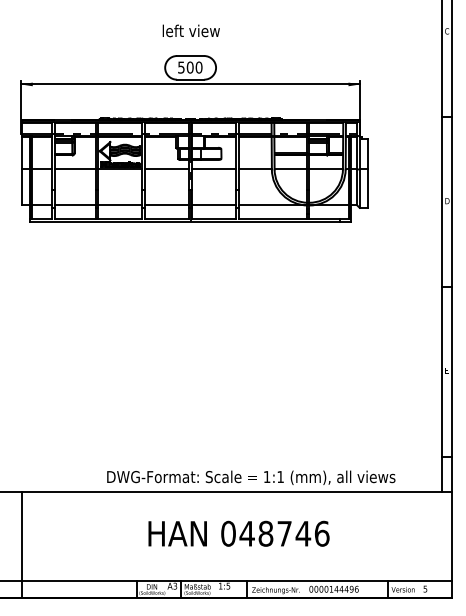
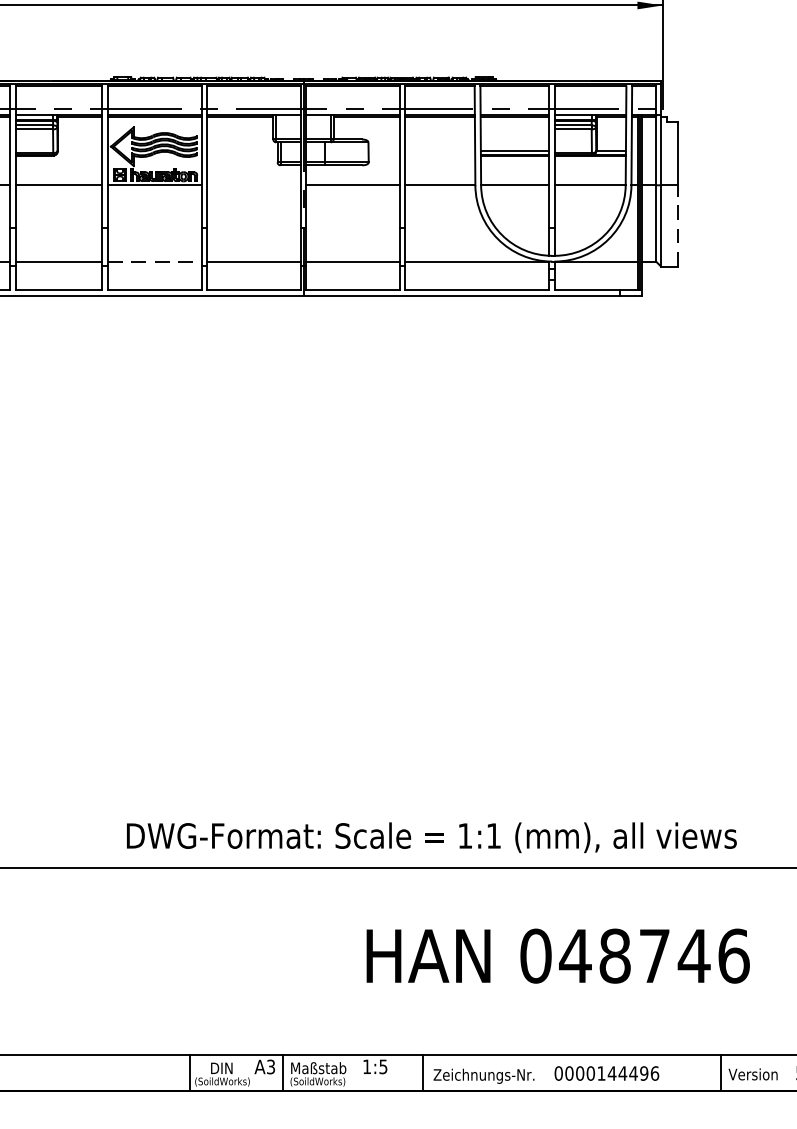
line: (167, 169) -> (254, 185), removed
line: (367, 188) -> (677, 225), solid -> dashed
line: (120, 205) -> (155, 261), solid -> dashed
text: (238, 533) -> (557, 955), moved

